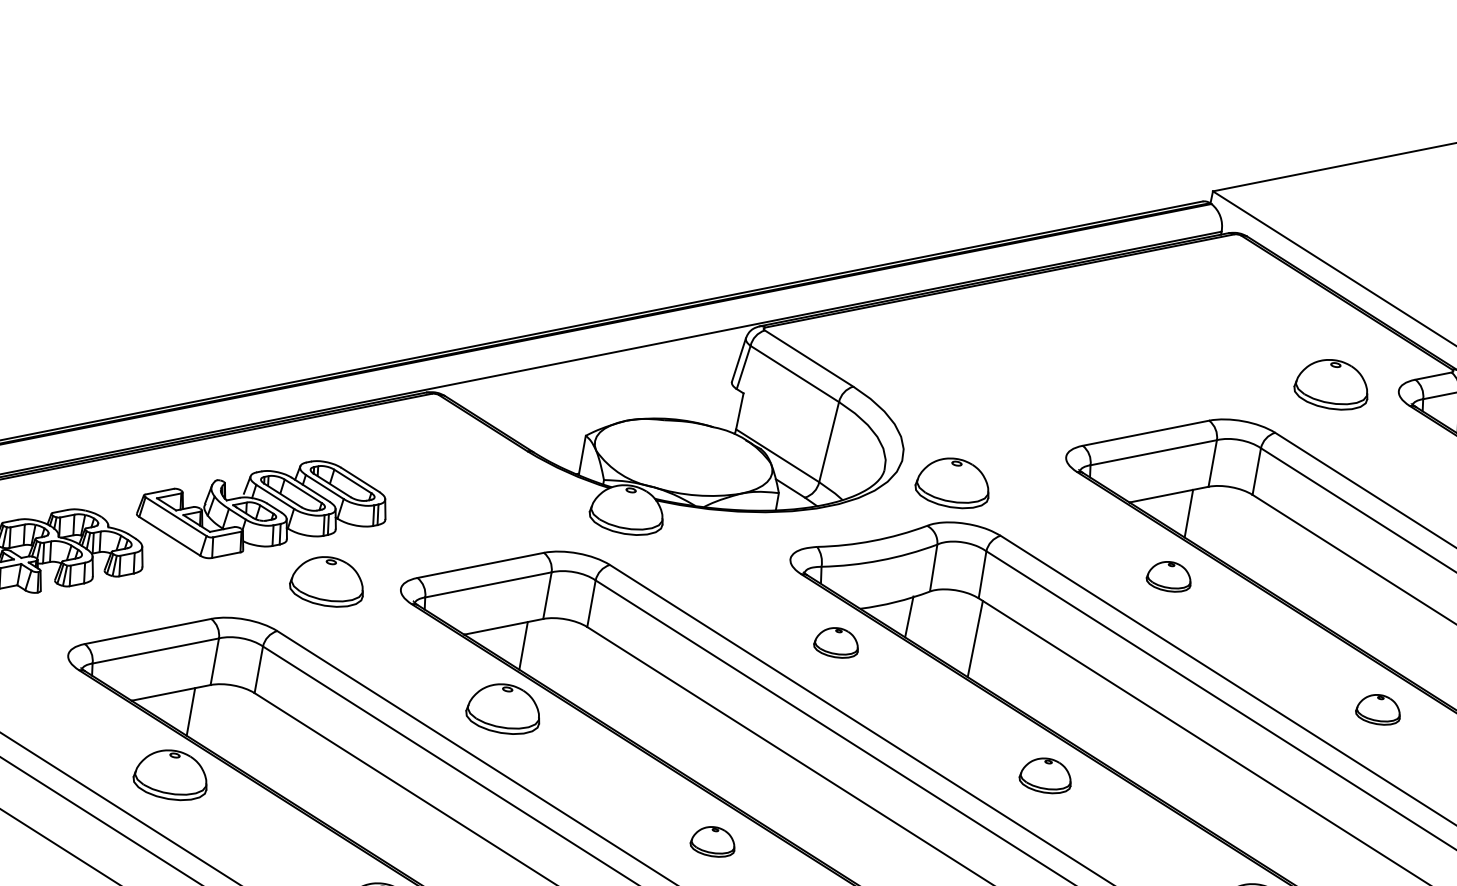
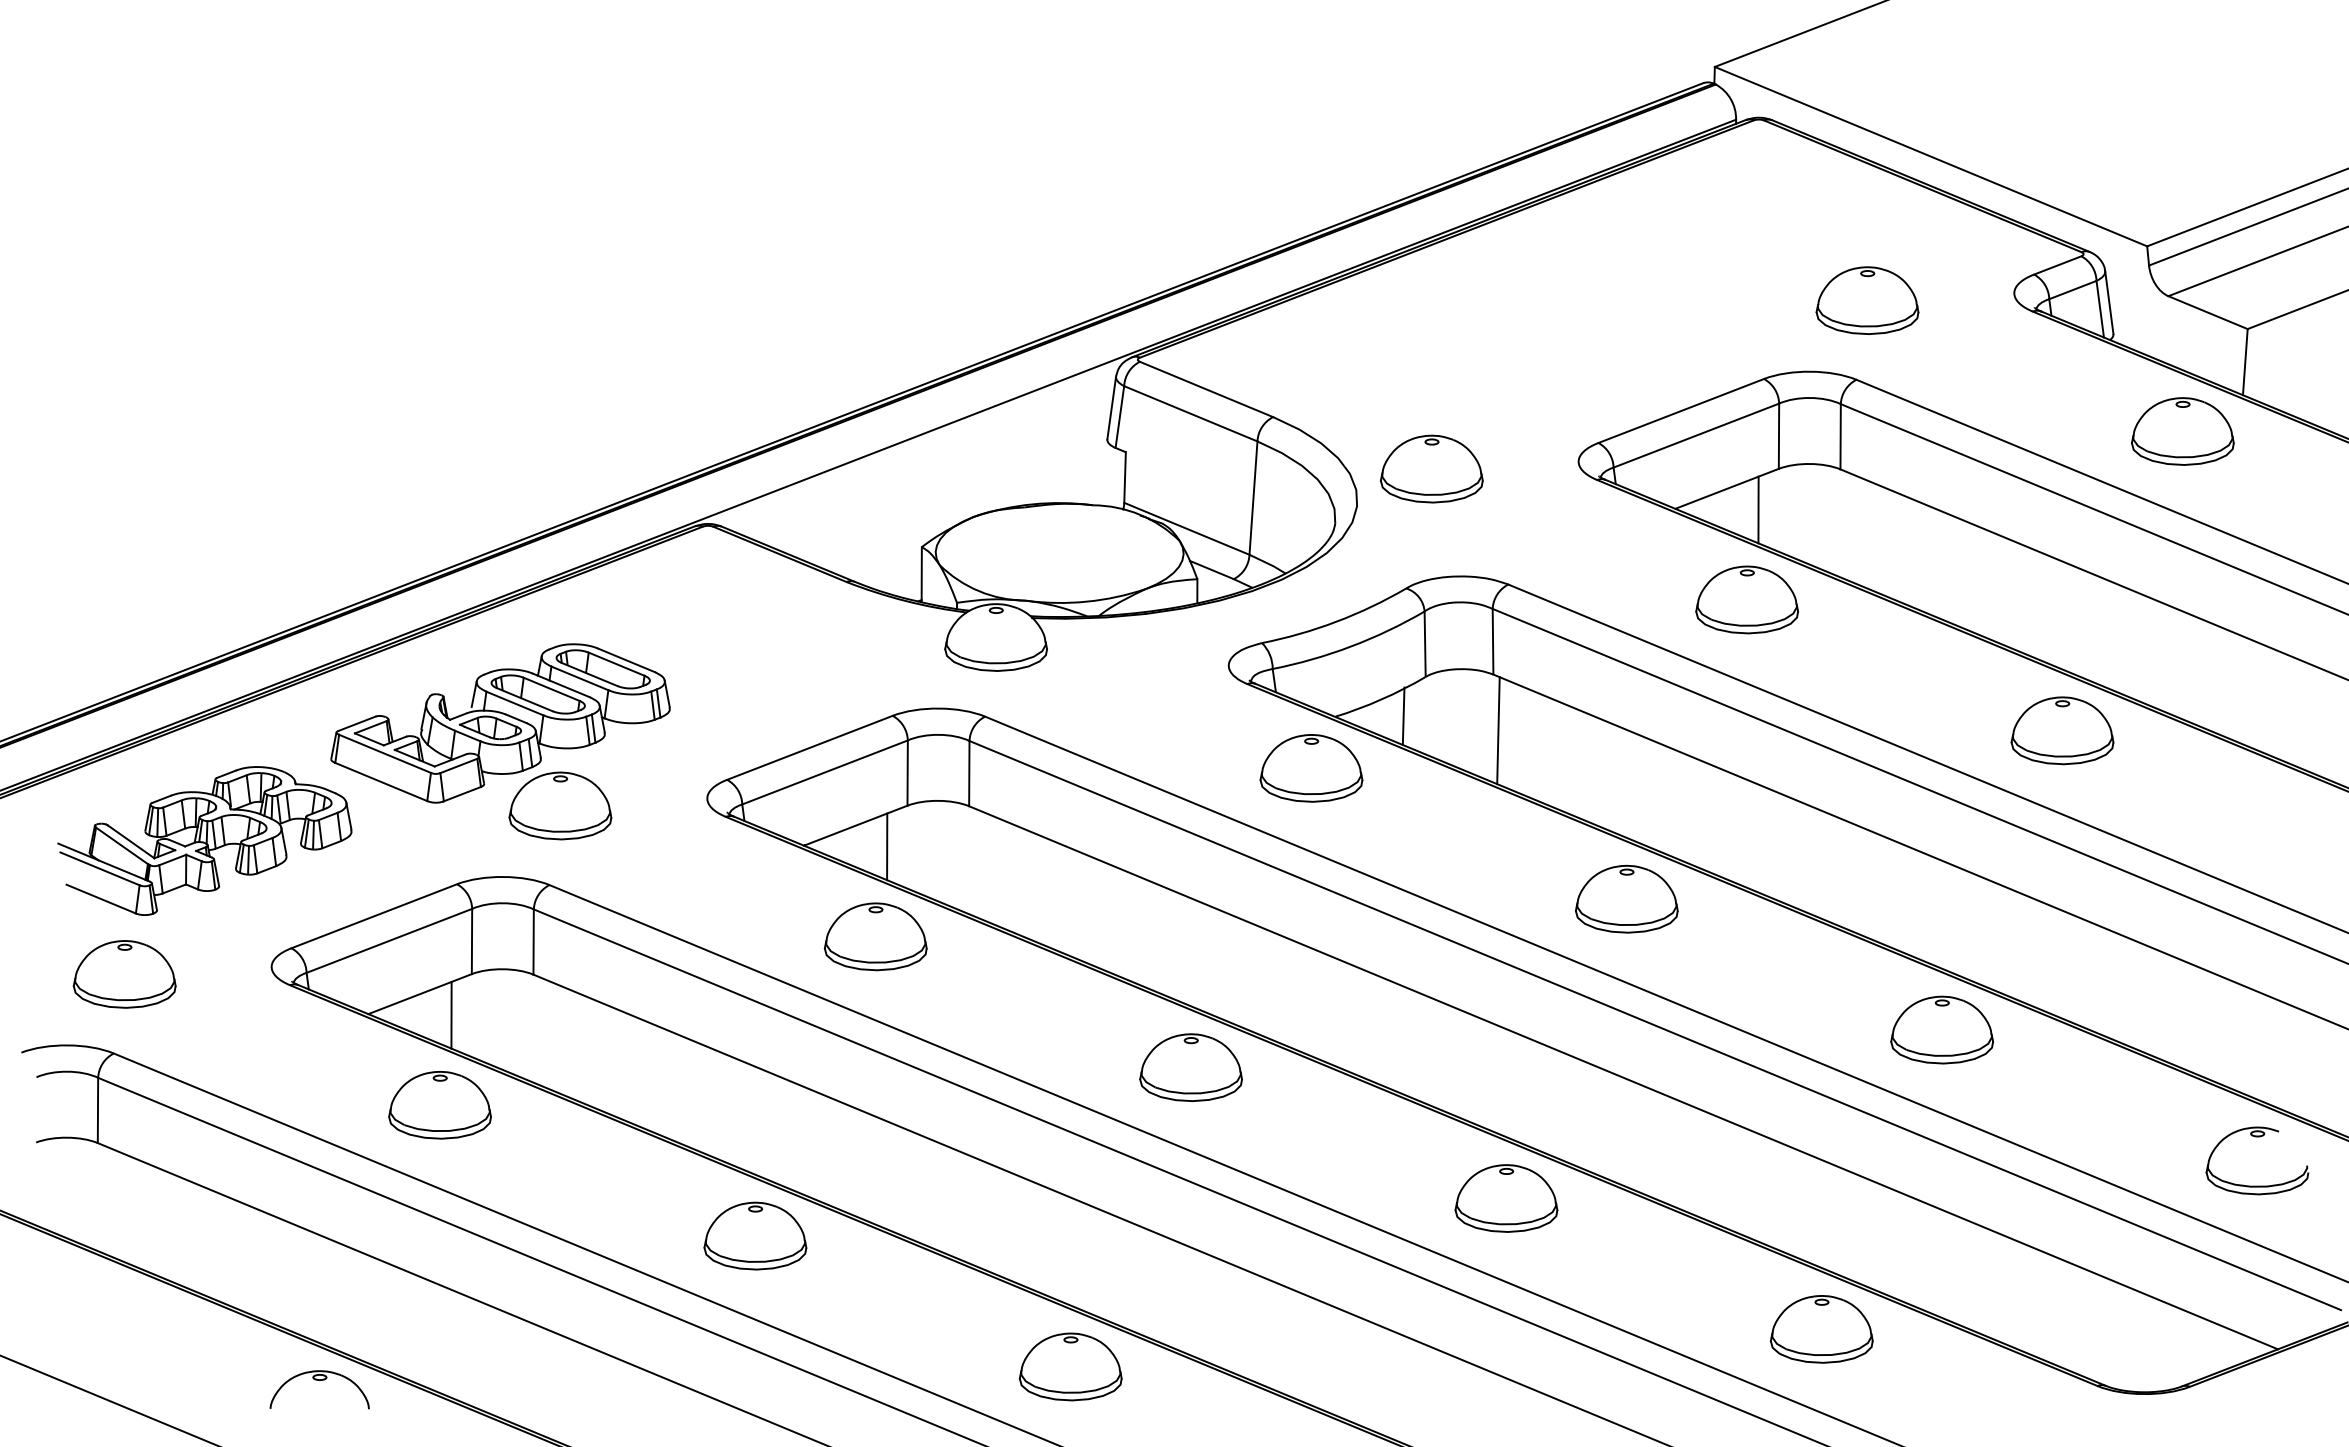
part: (1332, 384) -> (1867, 300), moved
part: (953, 482) -> (1431, 468), moved
part: (1169, 576) -> (1746, 599), size x1.67
part: (327, 581) -> (560, 805), moved
part: (836, 642) -> (1311, 768), size x1.67
part: (1378, 709) -> (2062, 730), size x1.67
part: (1045, 775) -> (1626, 898), size x1.43
part: (713, 841) -> (1190, 1067), size x1.67

